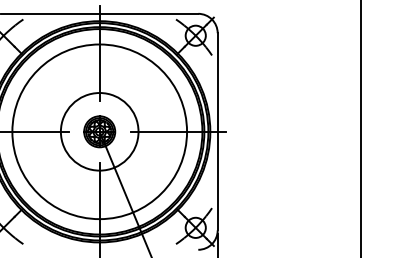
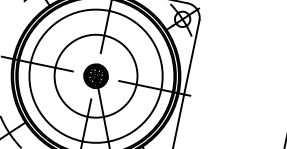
circle: (99, 131) -> (95, 75), size x1.4

